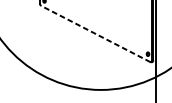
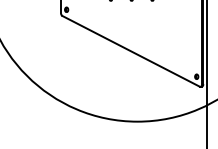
line: (95, 34) -> (130, 51), dashed -> solid

